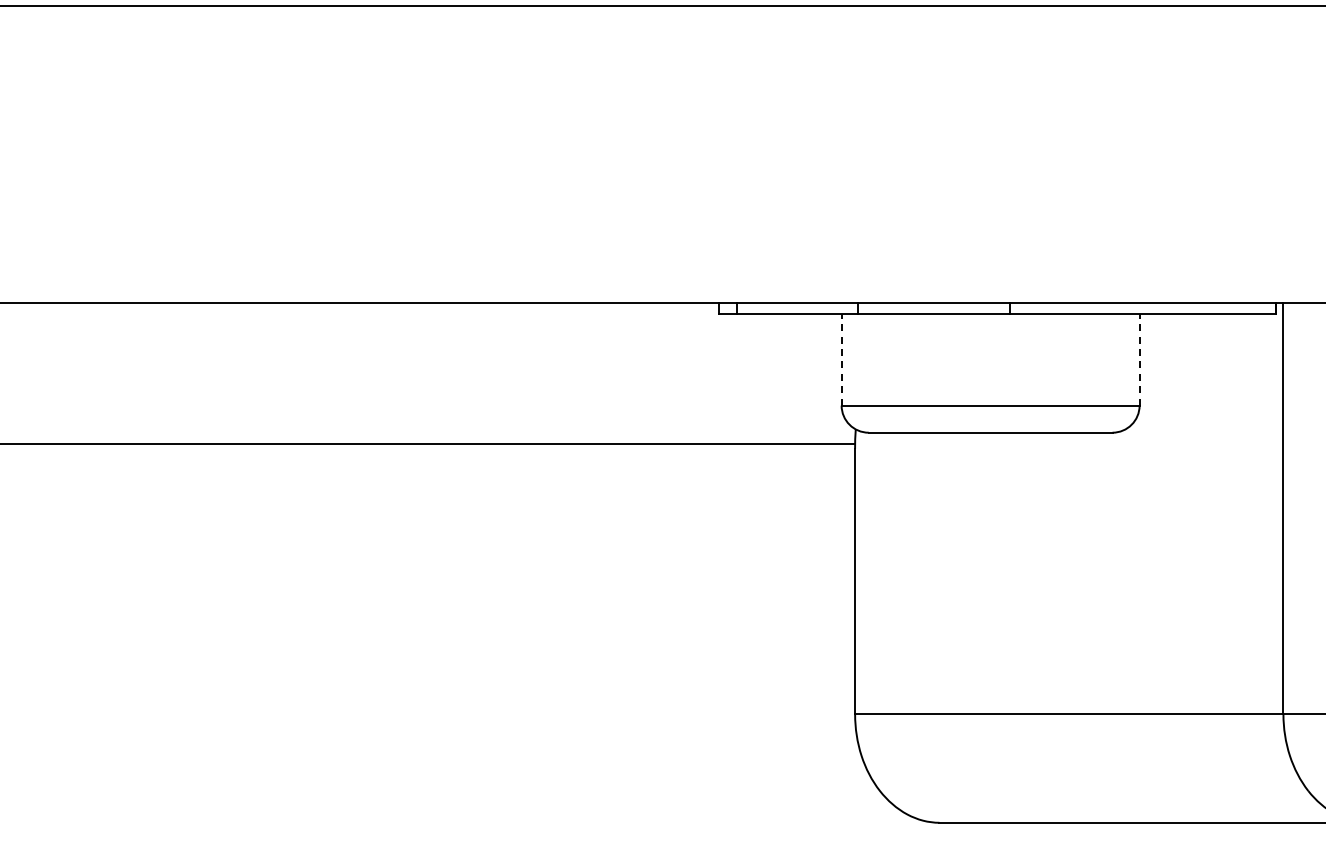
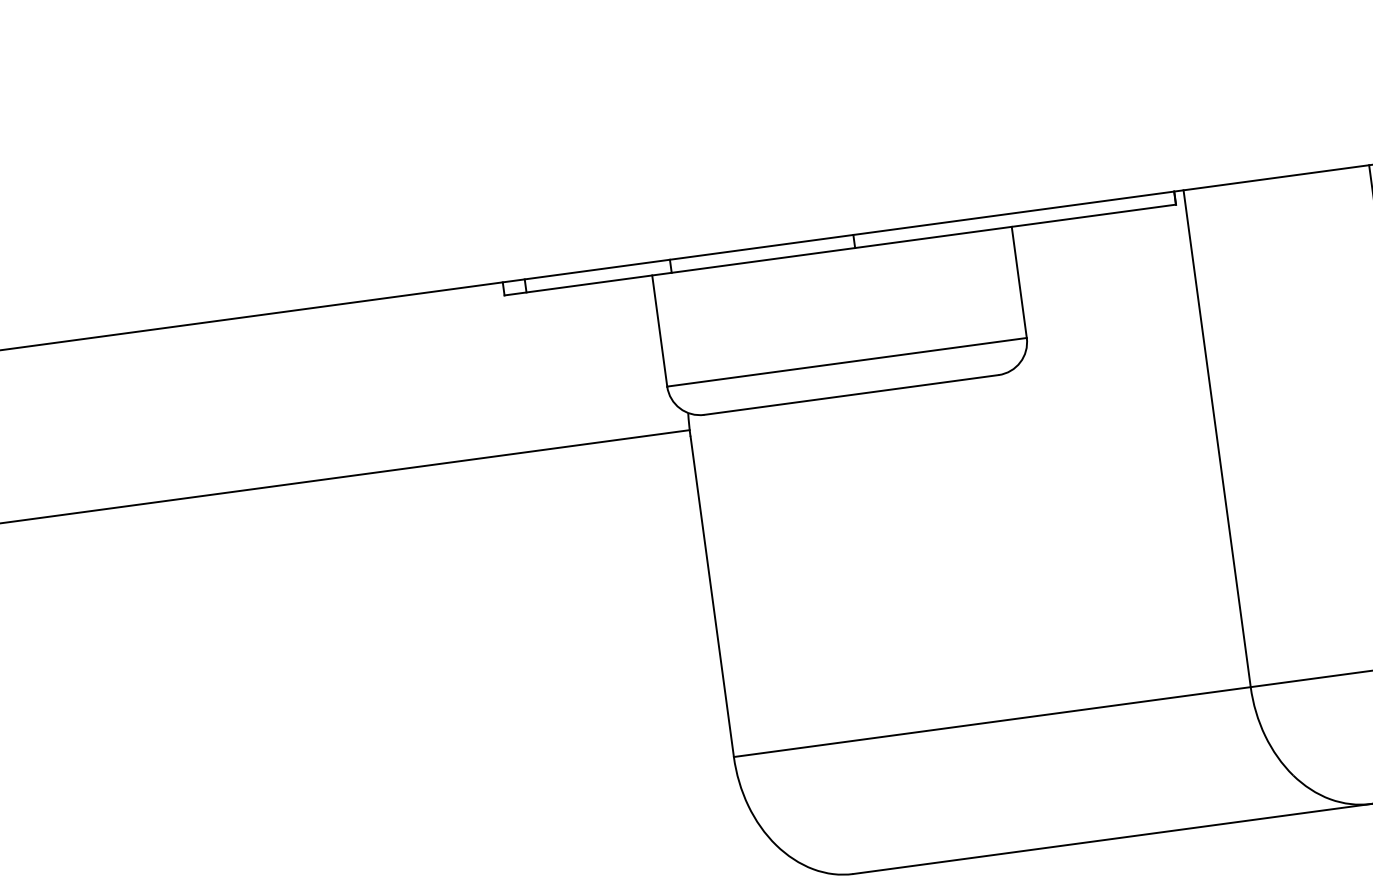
line: (841, 359) -> (659, 330), dashed -> solid
line: (1139, 359) -> (1019, 282), dashed -> solid

